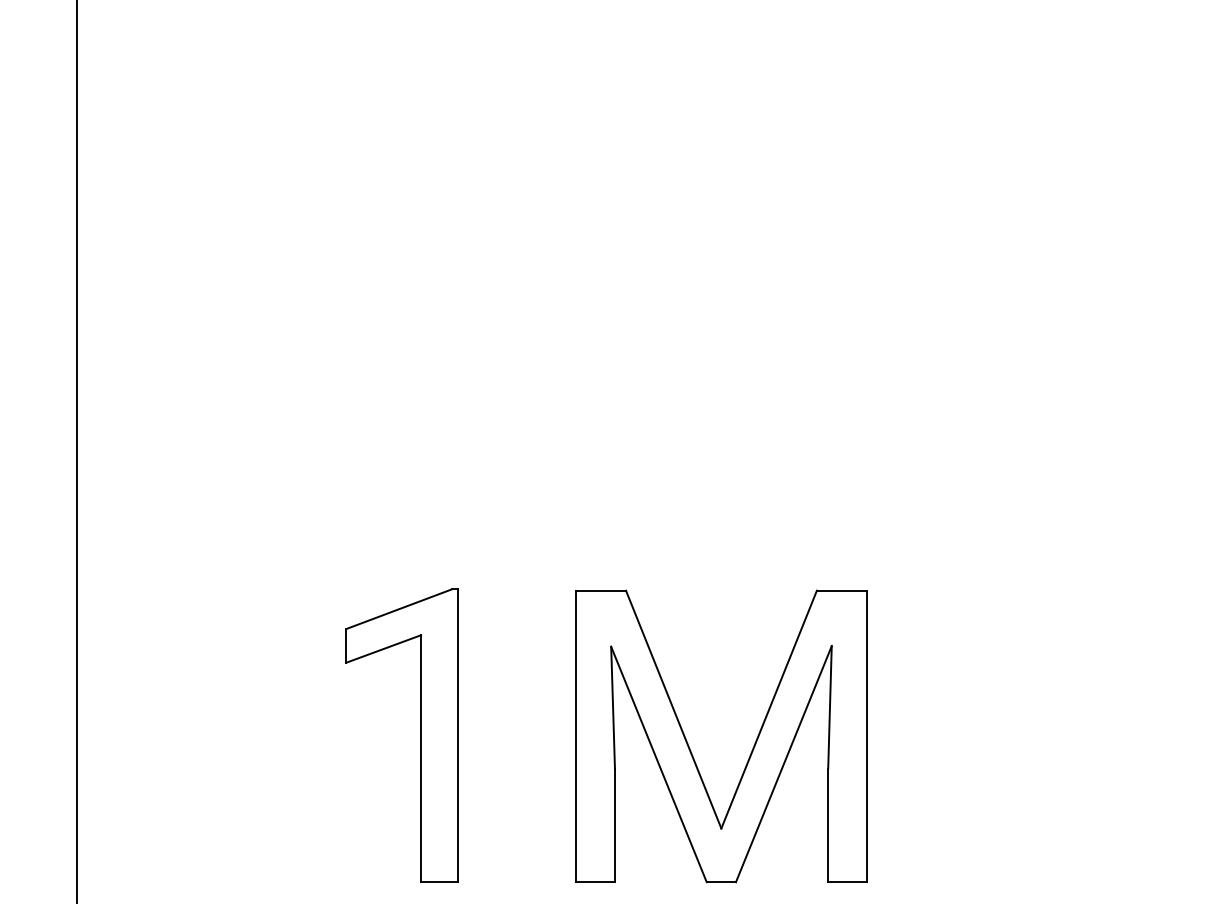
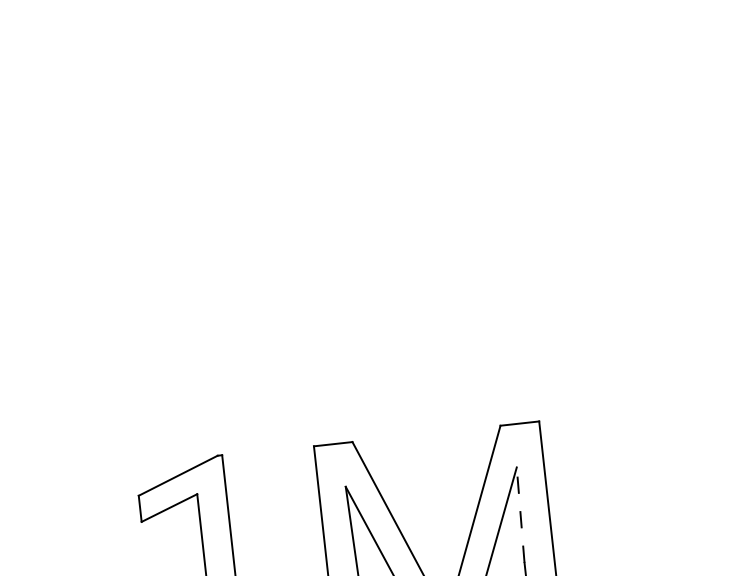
line: (830, 706) -> (520, 514), solid -> dashed

